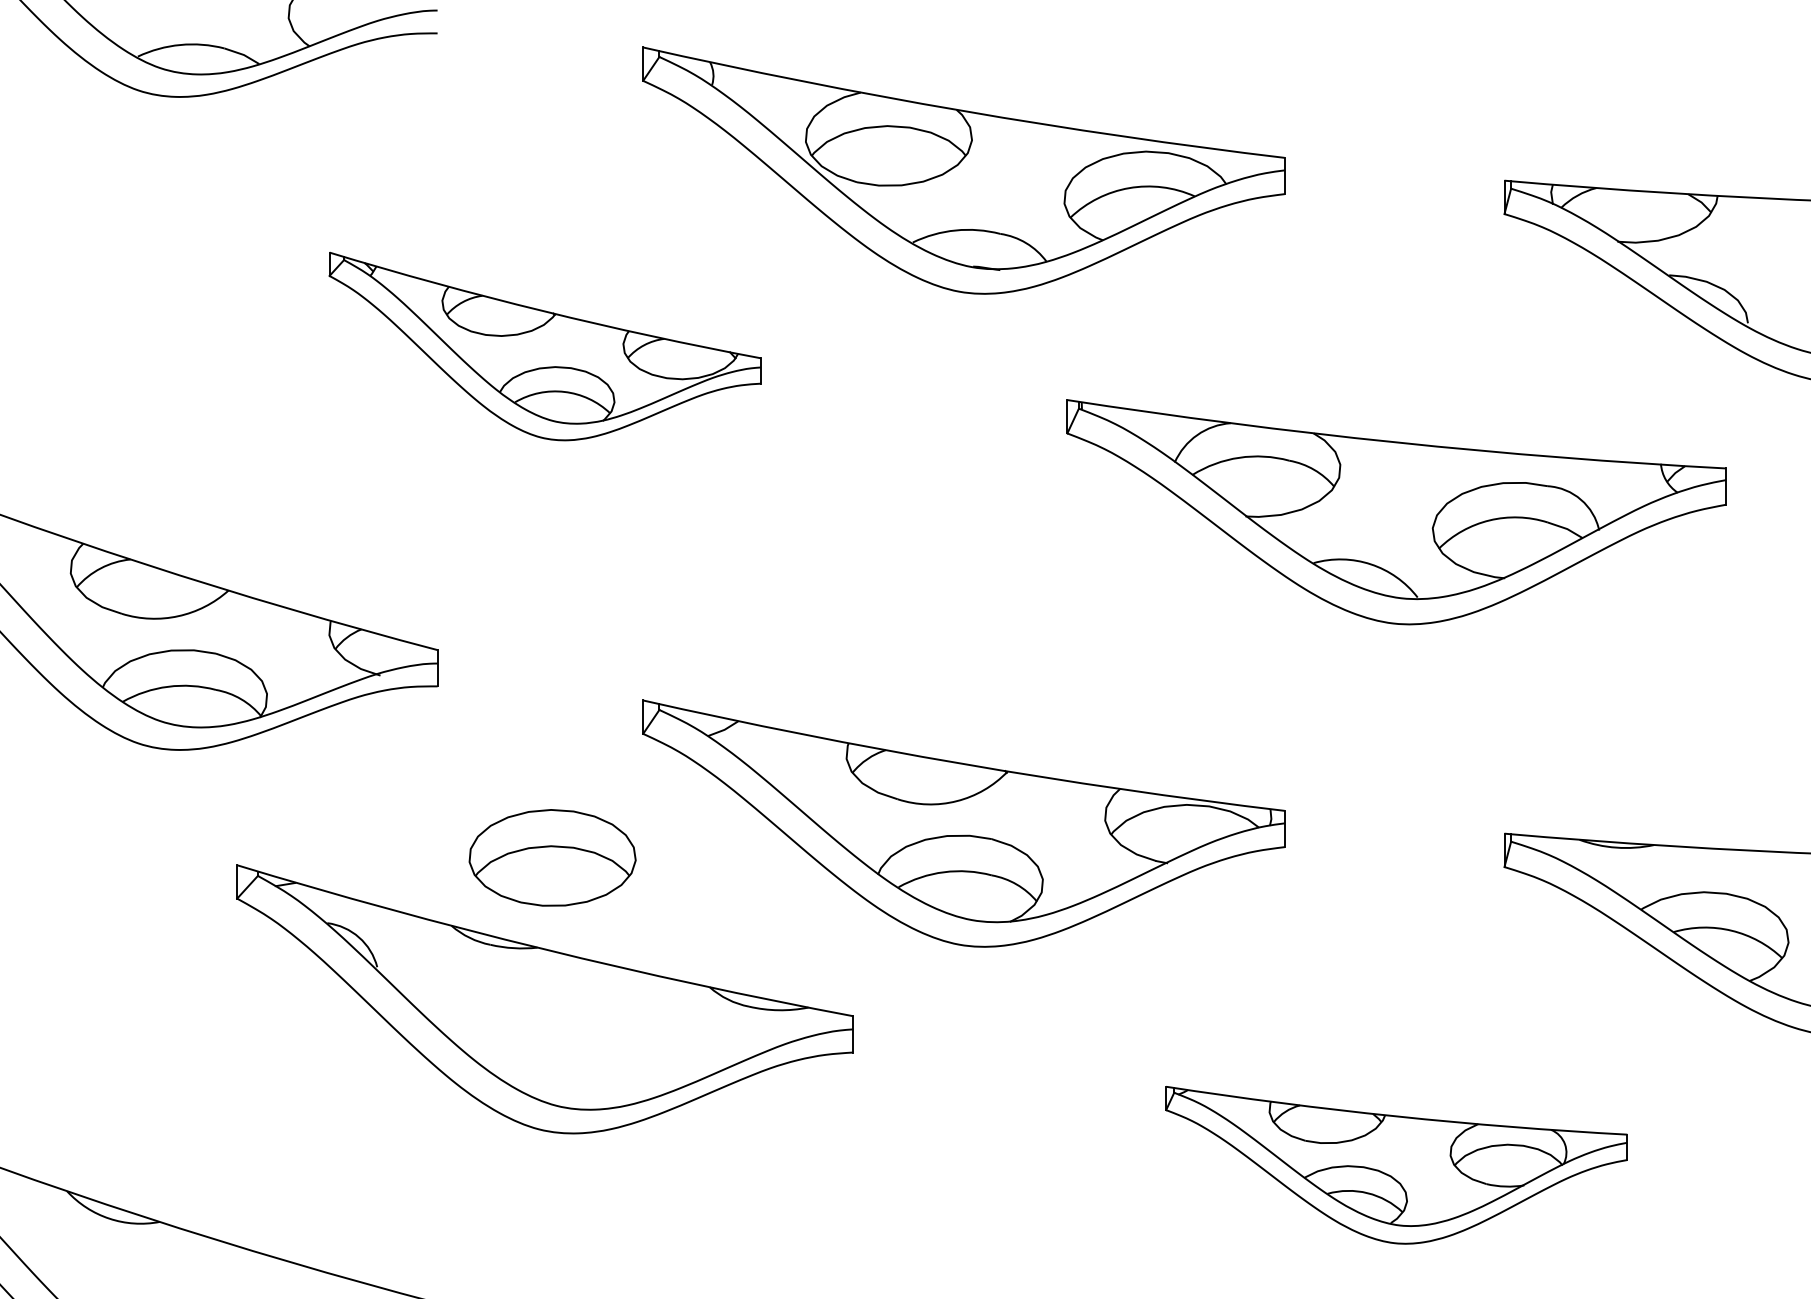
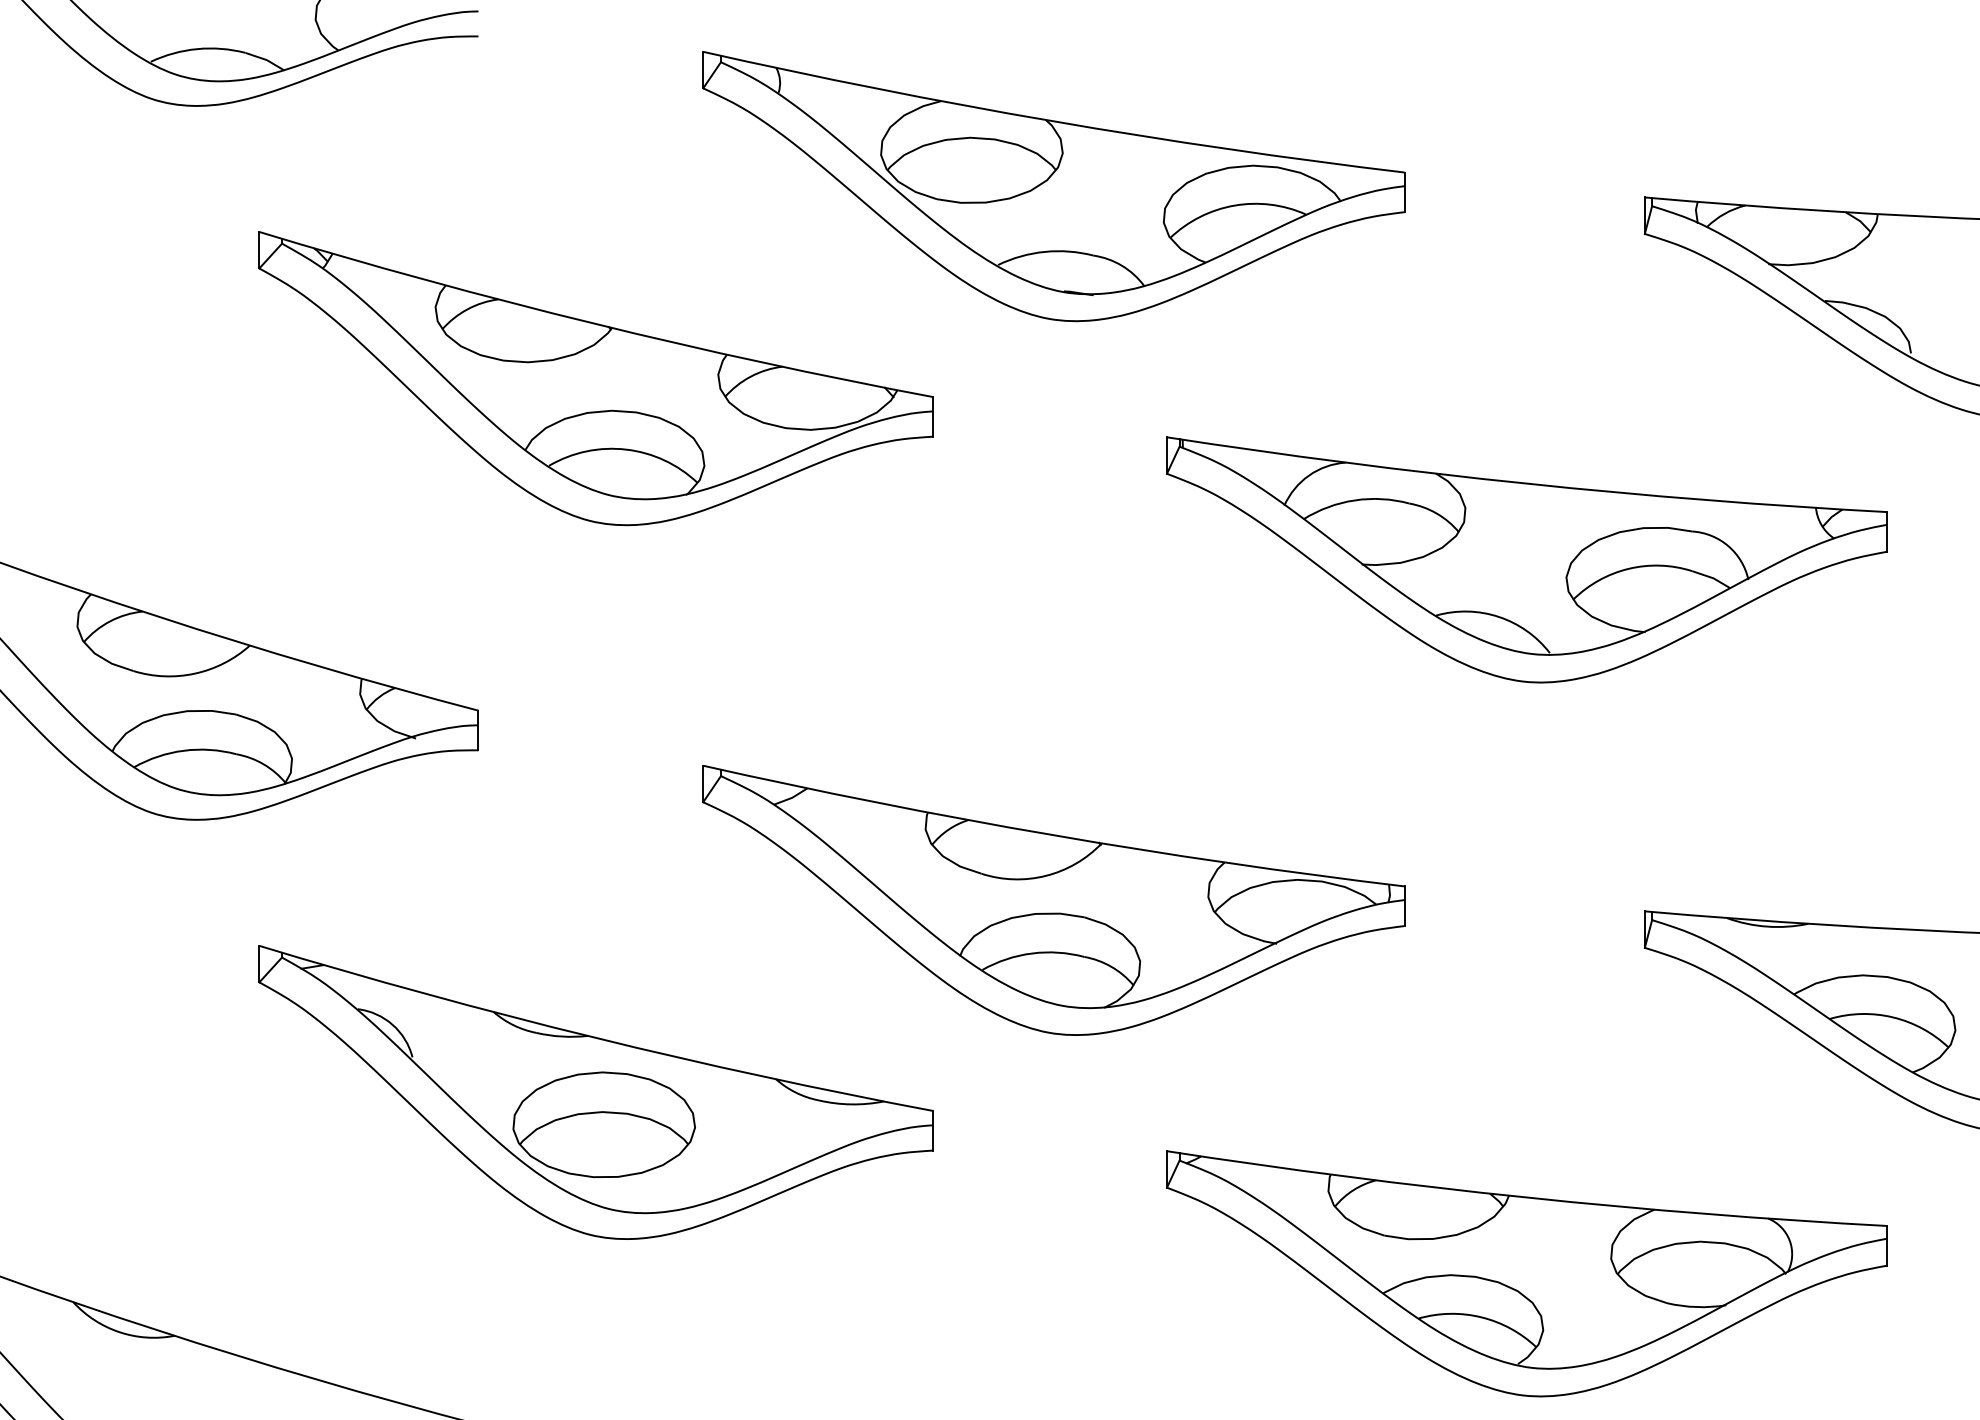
part: (544, 346) -> (595, 378), size x1.43
part: (551, 857) -> (603, 1124), moved
part: (1396, 1164) -> (1526, 1273), size x1.43

